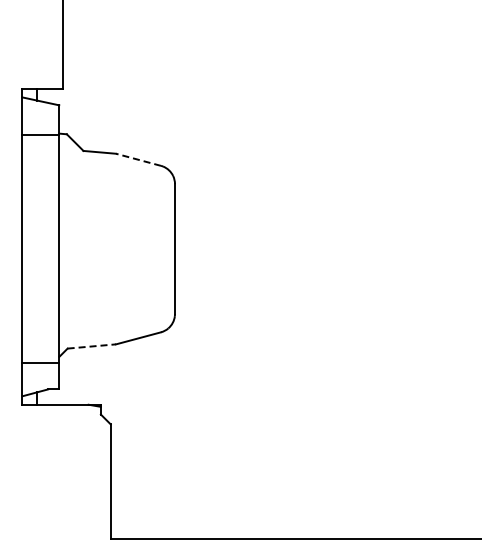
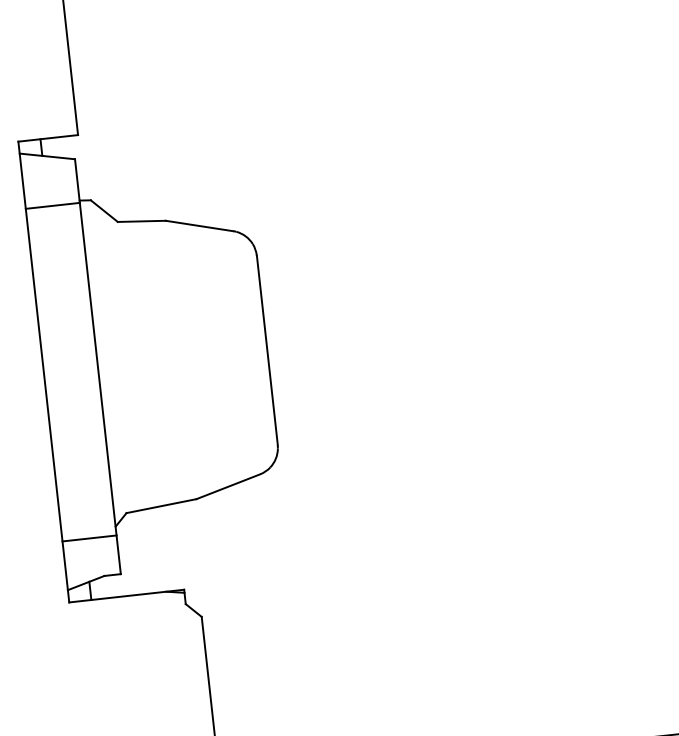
line: (138, 159) -> (199, 225), dashed -> solid
line: (92, 346) -> (162, 506), dashed -> solid

